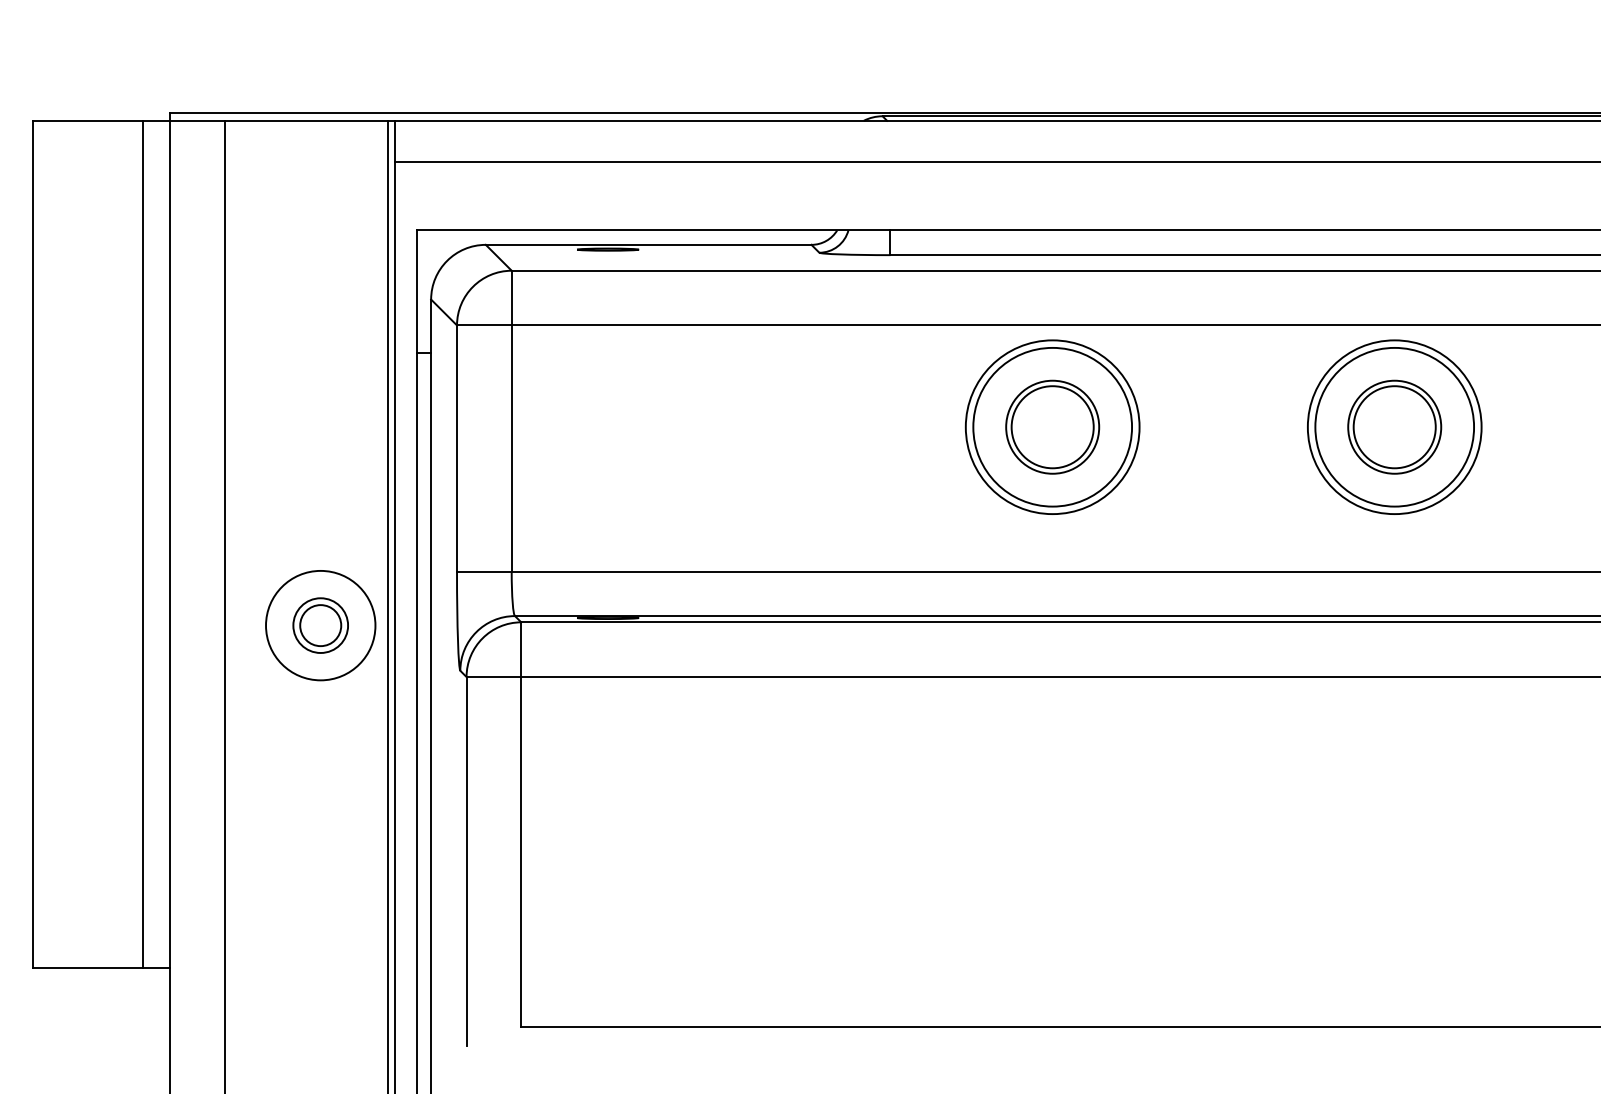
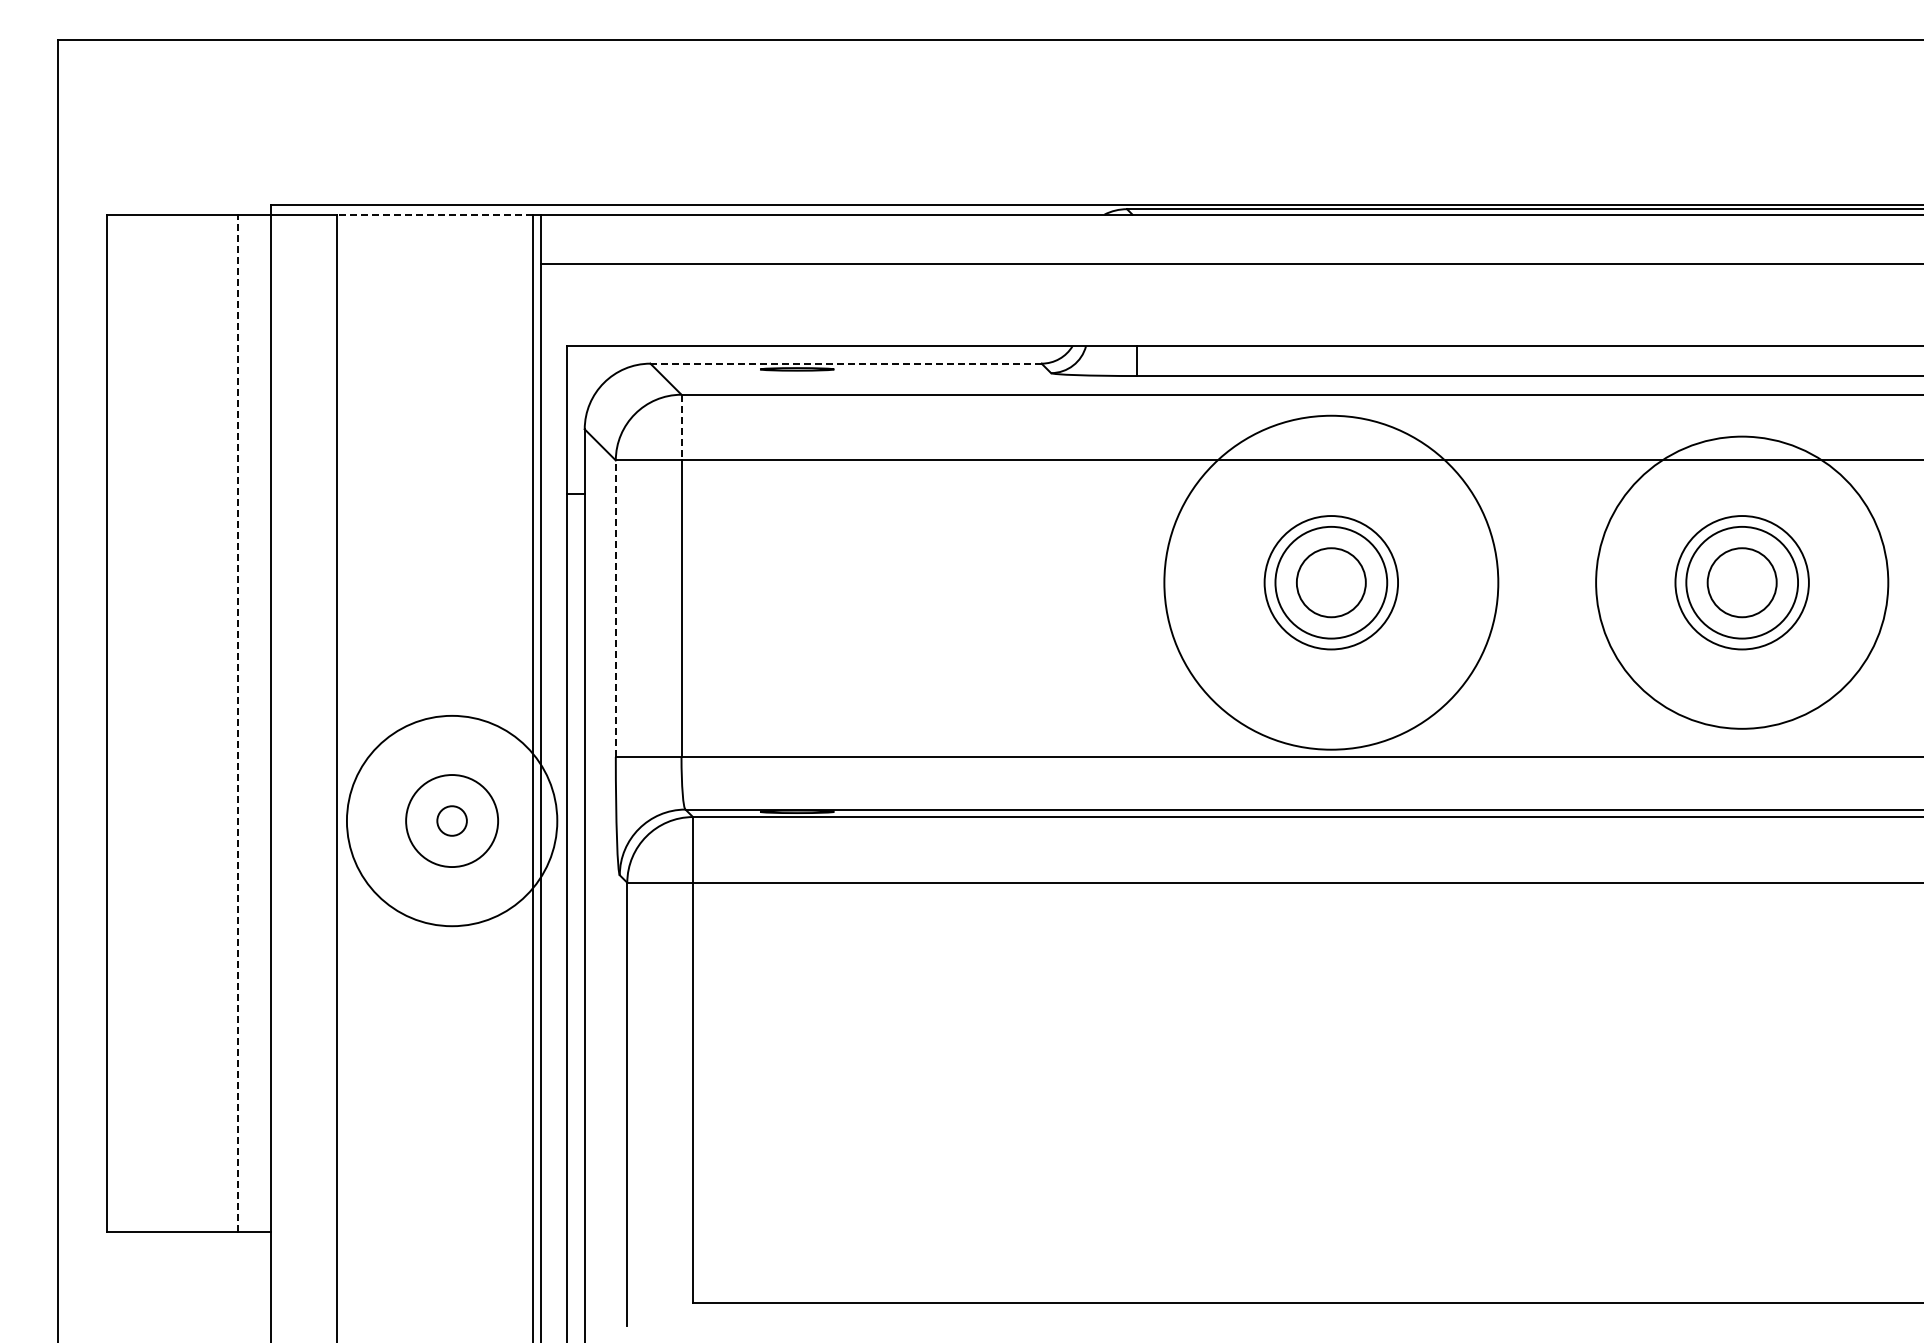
line: (306, 120) -> (434, 214), solid -> dashed
line: (649, 244) -> (846, 363), solid -> dashed
line: (511, 298) -> (681, 427), solid -> dashed
circle: (1051, 427) -> (1330, 582), size x1.6
circle: (1052, 427) -> (1331, 582), size x0.7
circle: (1052, 427) -> (1331, 582), size x0.7
circle: (1394, 427) -> (1741, 582), size x0.7
circle: (1394, 427) -> (1741, 582), size x0.7
circle: (1394, 427) -> (1741, 582), size x1.4
line: (456, 448) -> (615, 608), solid -> dashed
line: (142, 544) -> (238, 723), solid -> dashed
circle: (320, 625) -> (451, 820), size x0.6
circle: (320, 625) -> (451, 820), size x1.6
circle: (321, 625) -> (452, 820), size x1.4

